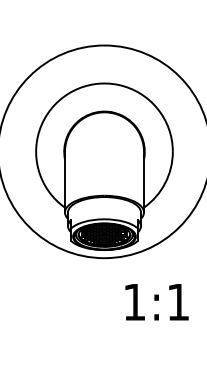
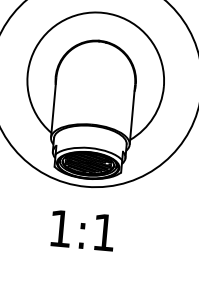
text: (156, 302) -> (82, 230), moved

